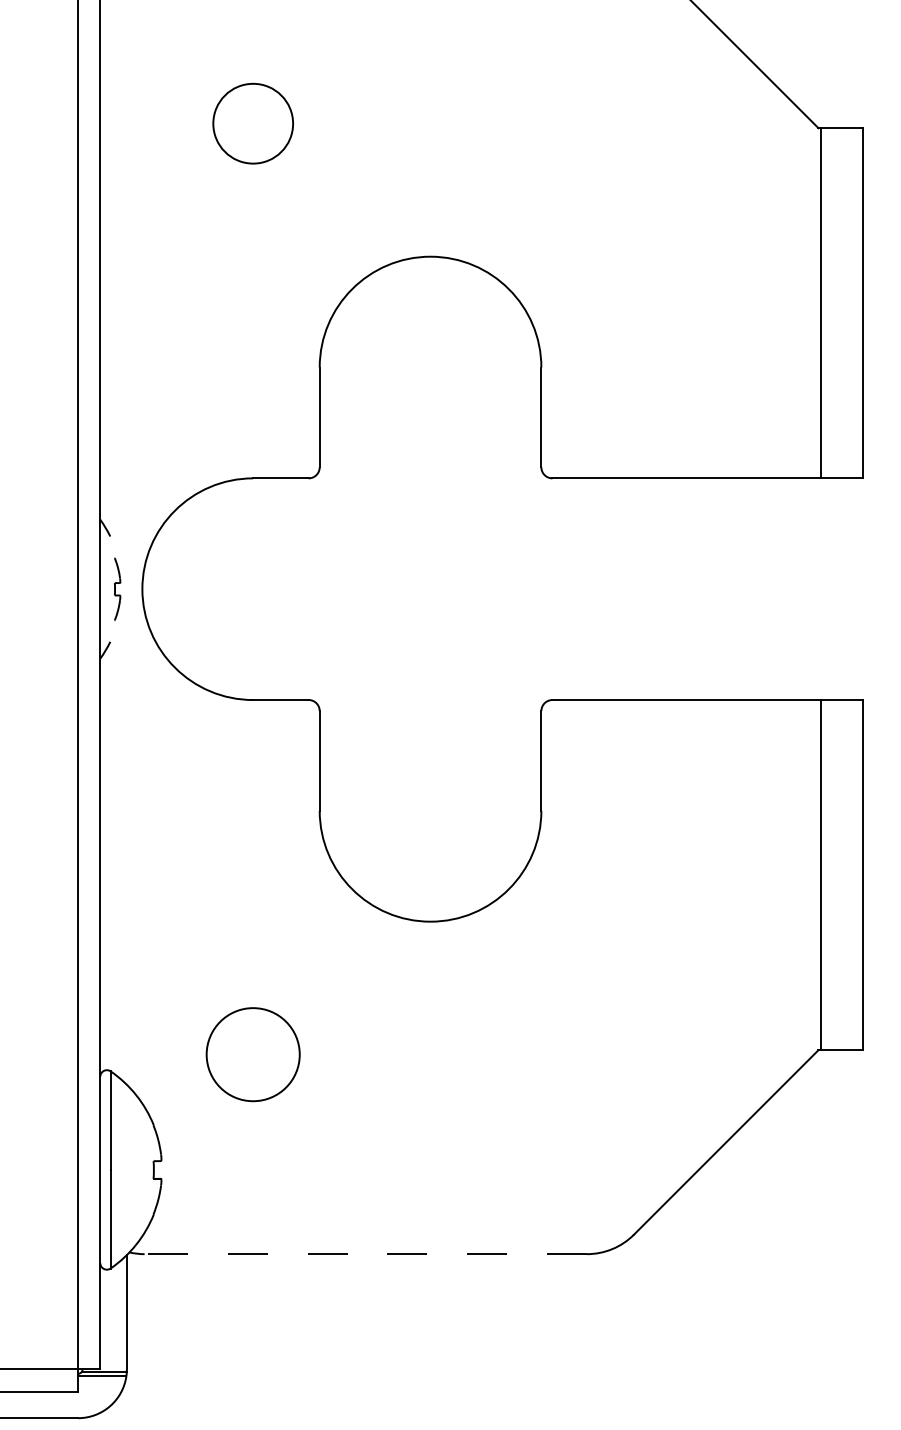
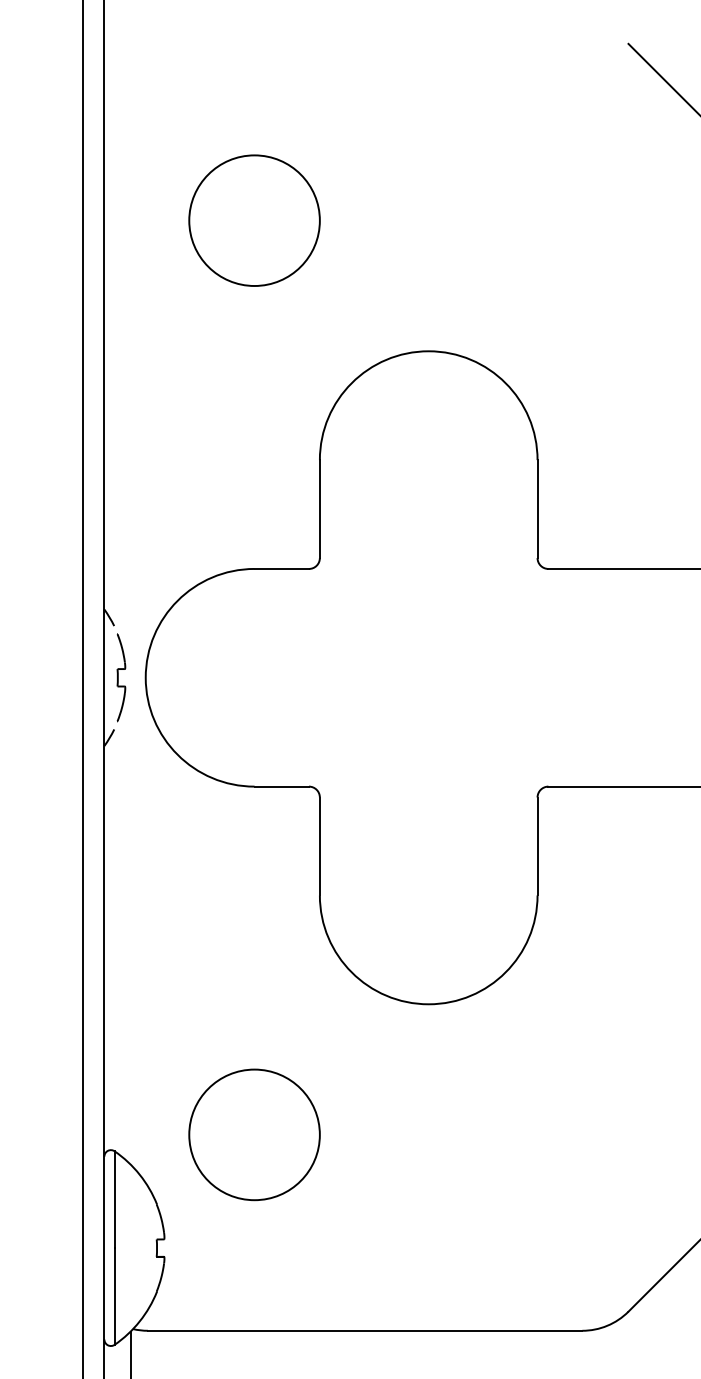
circle: (252, 123) -> (253, 220), size x1.67
part: (117, 589) -> (121, 678), size x1.43
circle: (252, 1054) -> (253, 1134), size x1.43
line: (365, 1254) -> (364, 1331), dashed -> solid

